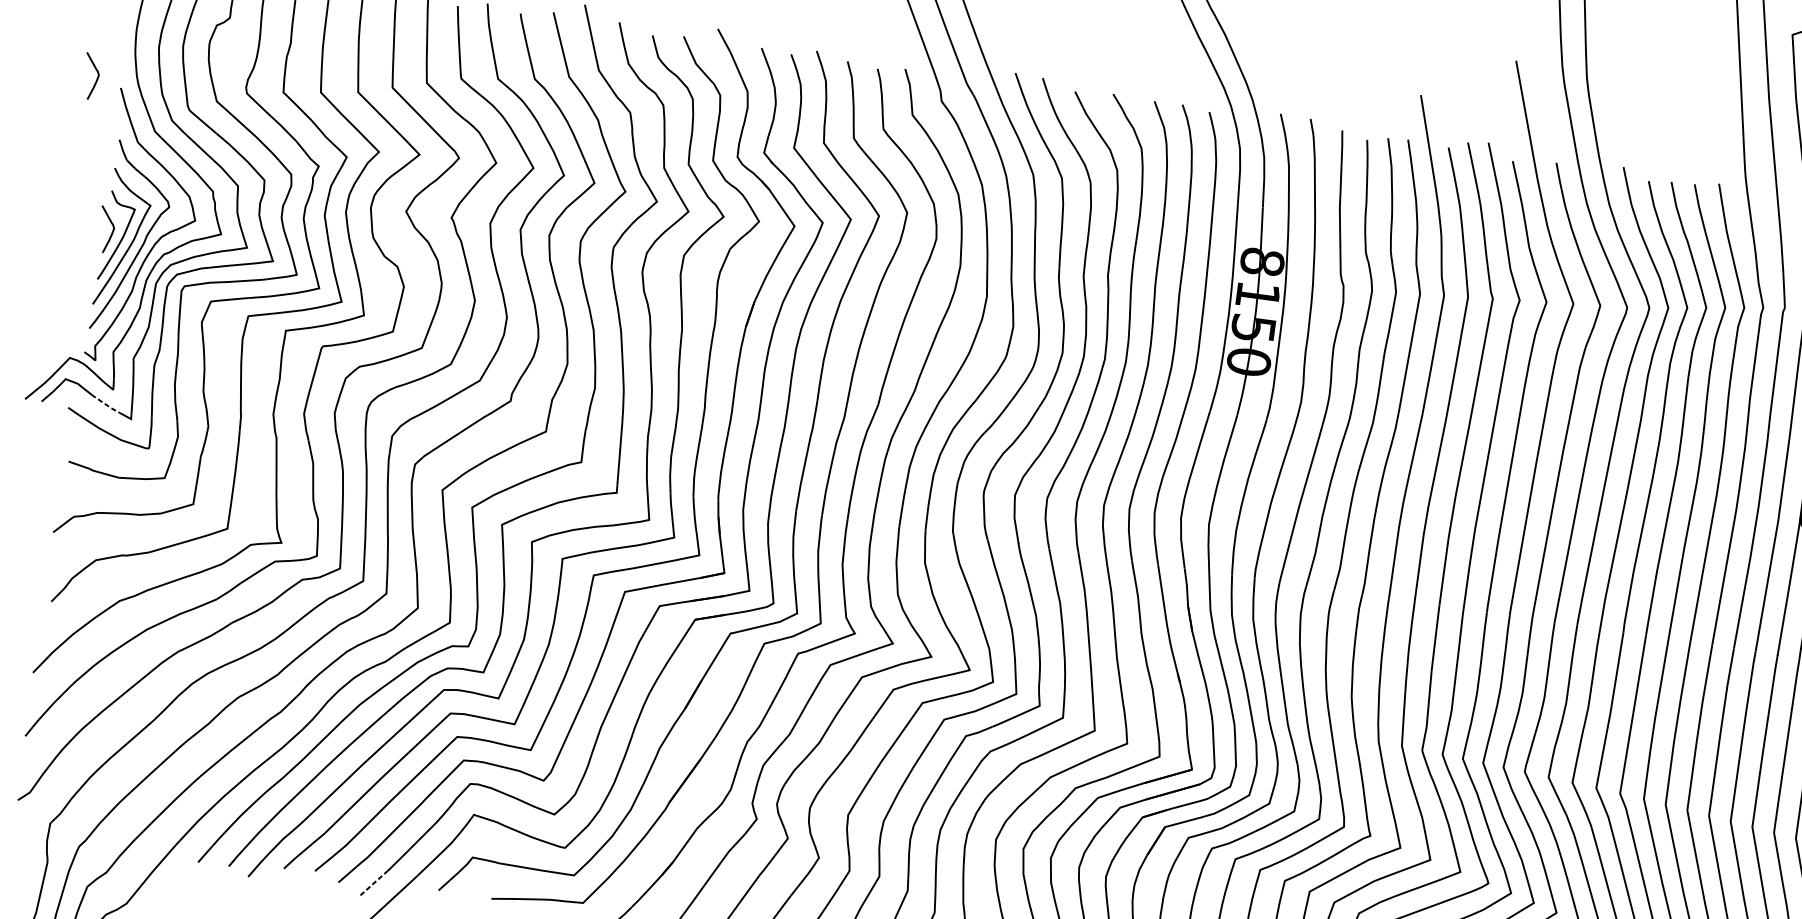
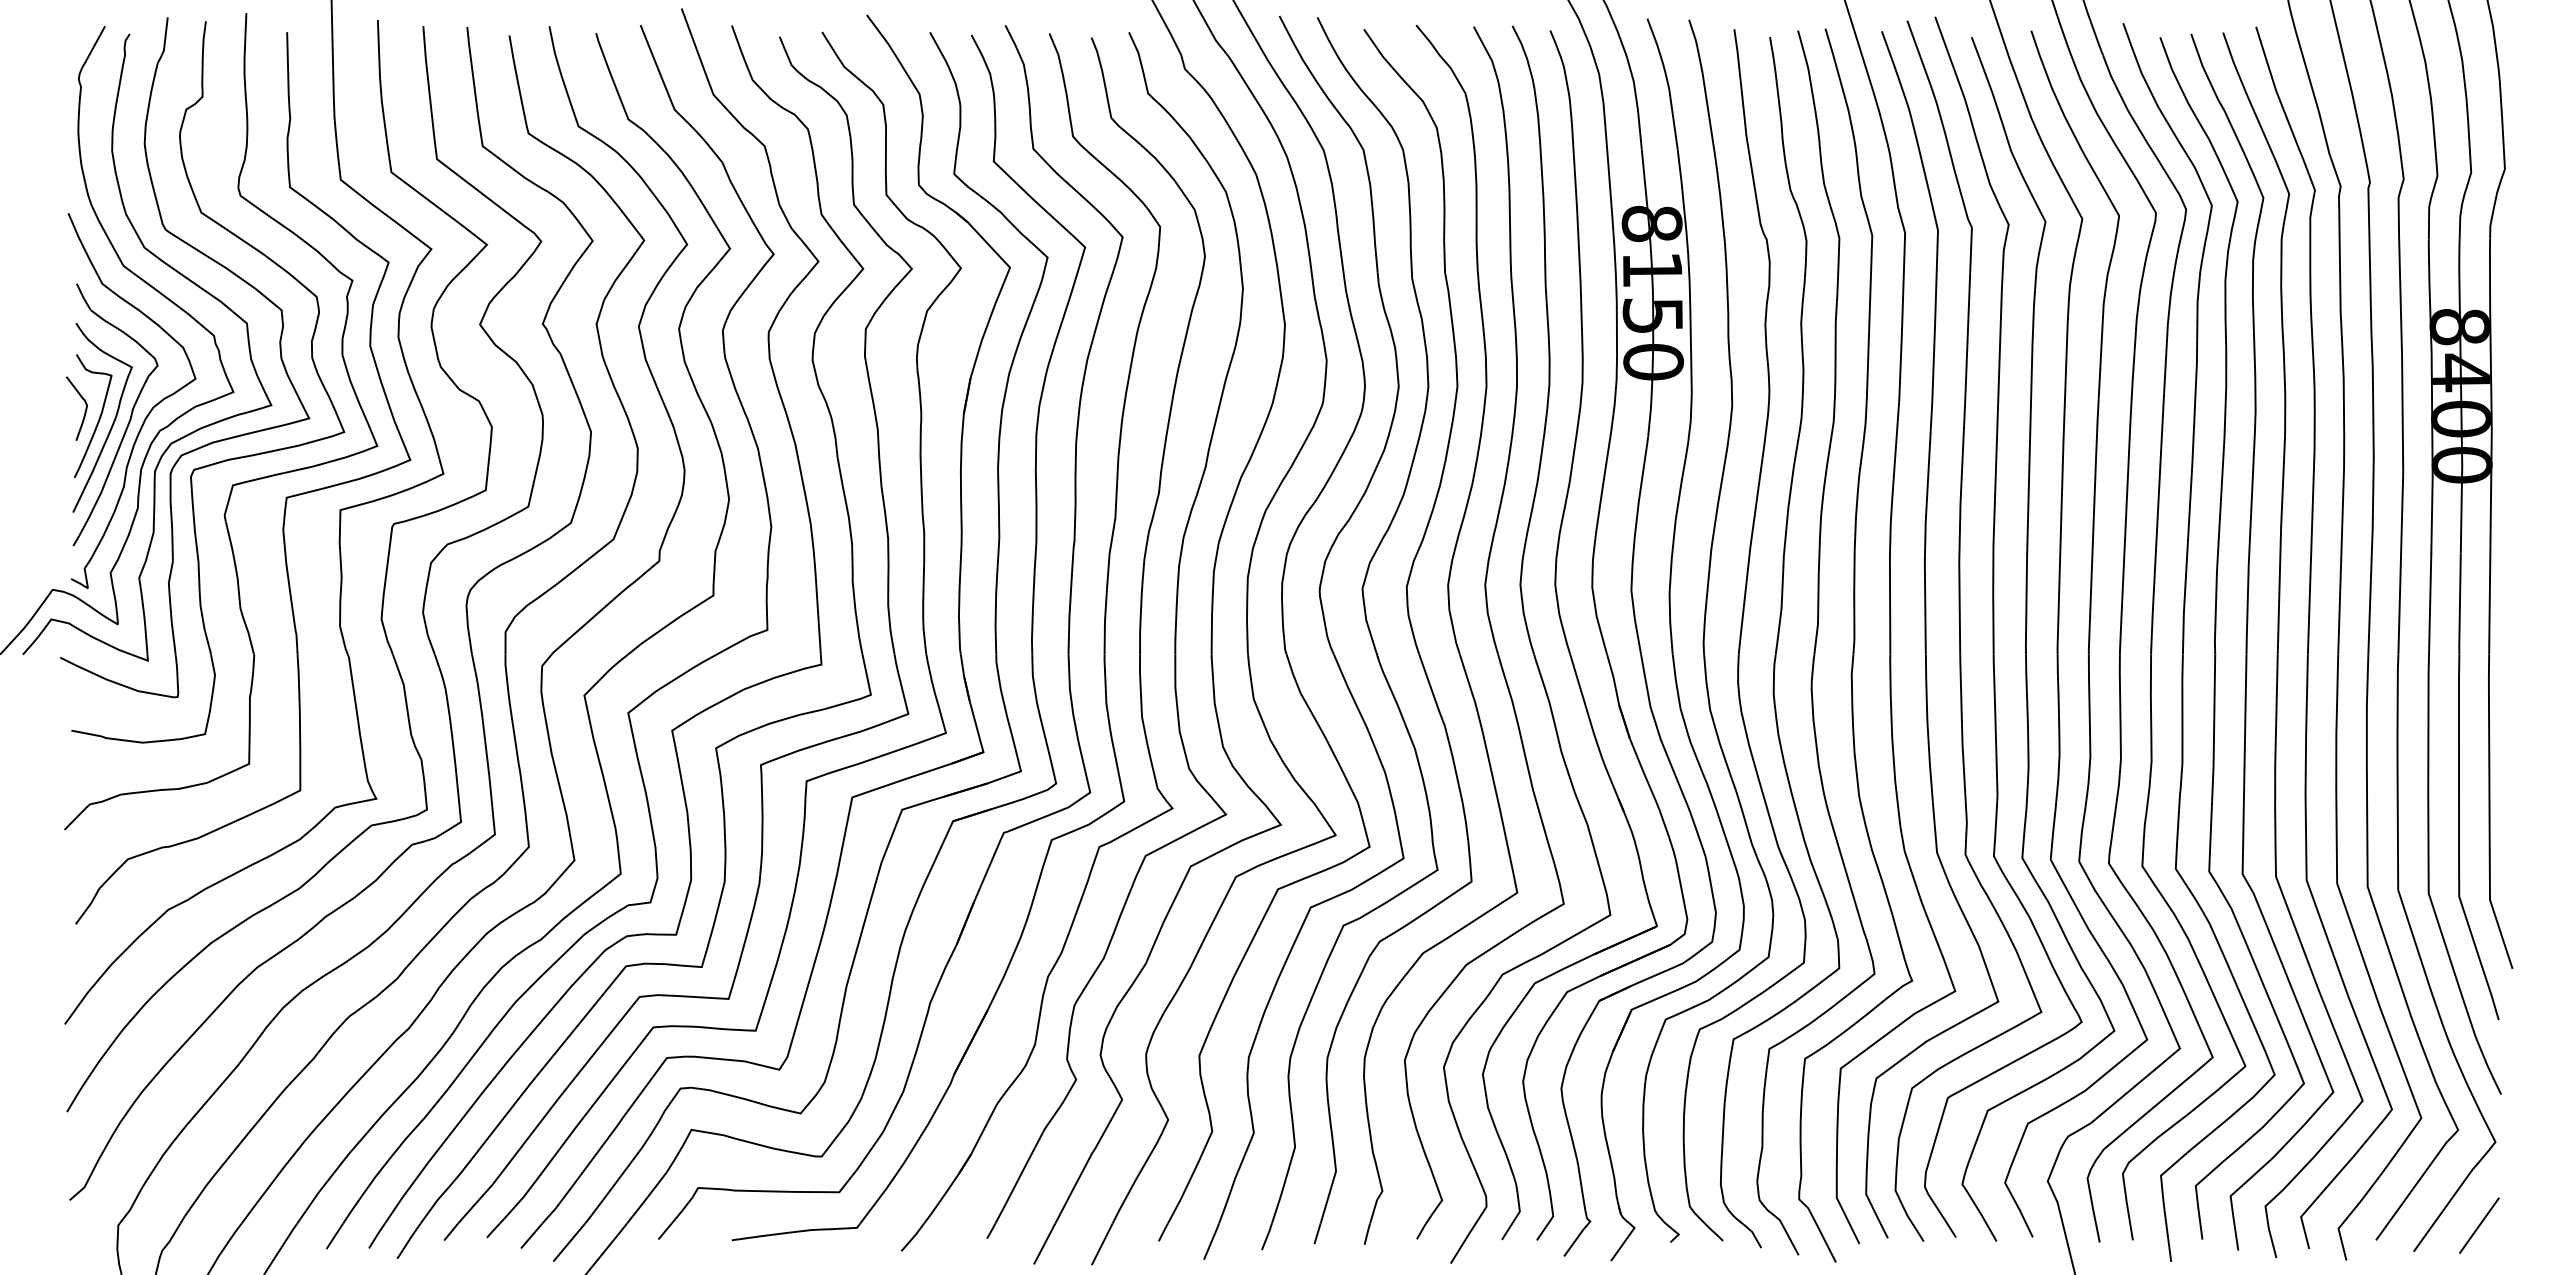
curve: (96, 79) -> (33, 206), removed
line: (105, 404) -> (110, 645), dashed -> solid
line: (374, 883) -> (569, 1242), dashed -> solid

